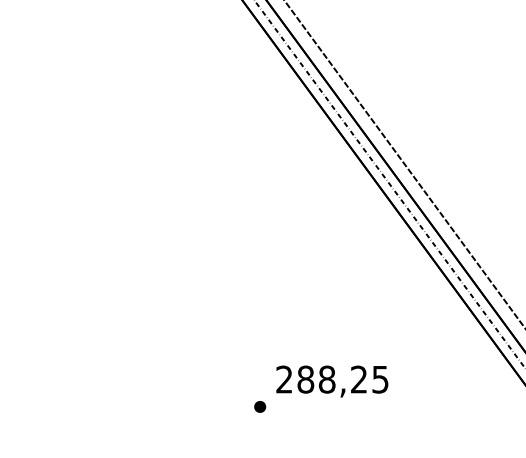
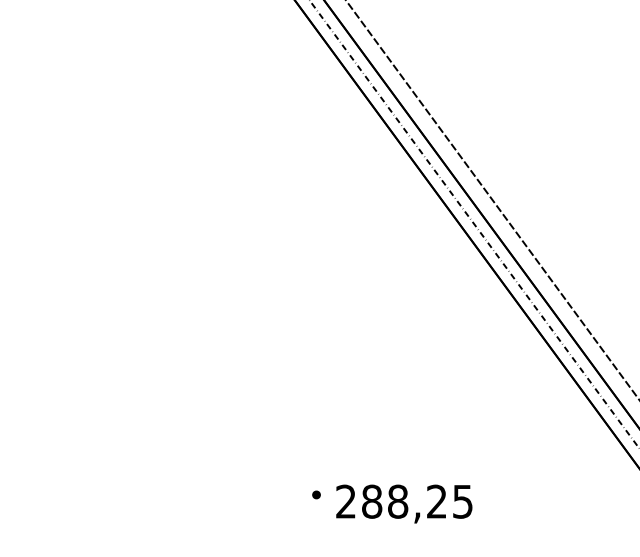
text: (332, 381) -> (404, 503), moved
part: (260, 406) -> (316, 494), size x0.6

